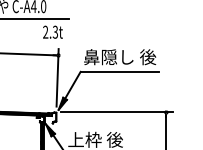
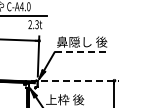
line: (120, 72) -> (82, 52), solid -> dashed
line: (117, 112) -> (80, 80), solid -> dashed

